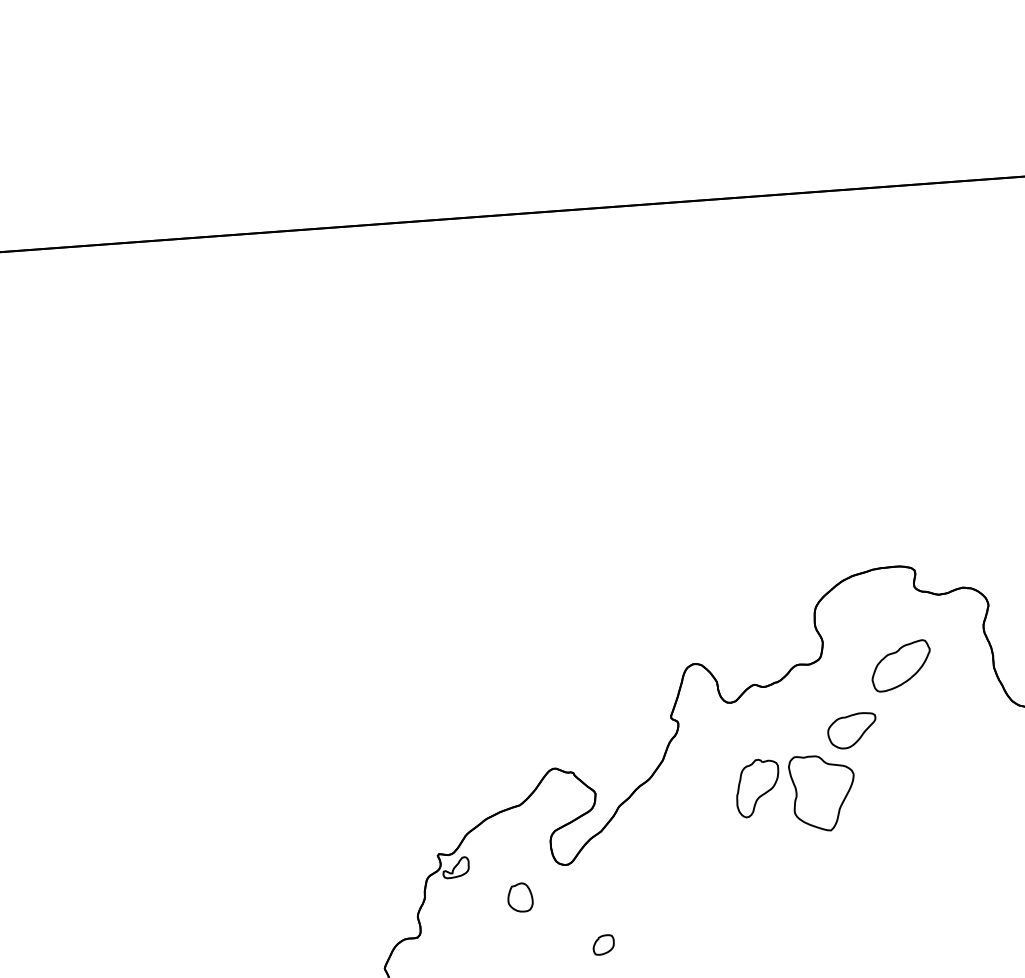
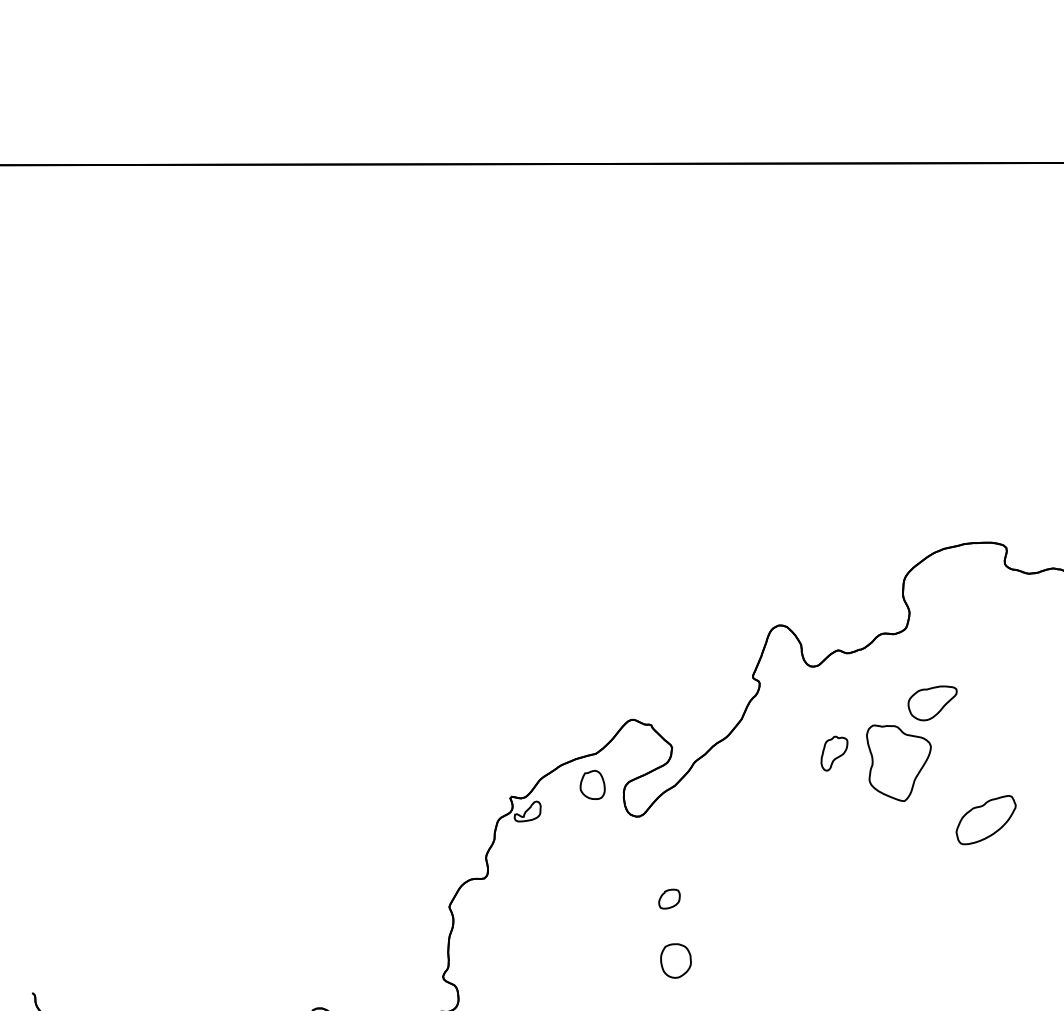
part: (900, 666) -> (985, 820), moved
part: (757, 787) -> (834, 753), size x0.6
part: (520, 897) -> (592, 784), moved

